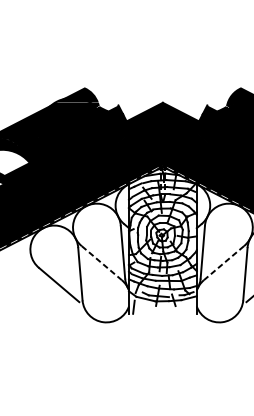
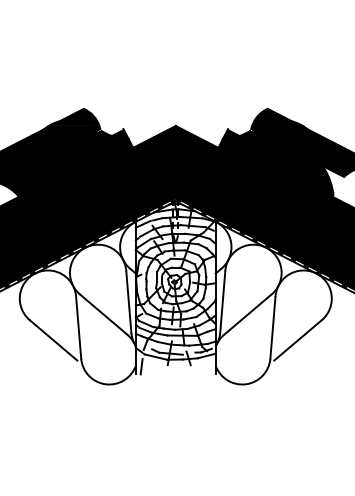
line: (101, 262) -> (103, 314), dashed -> solid
line: (223, 262) -> (247, 314), dashed -> solid

